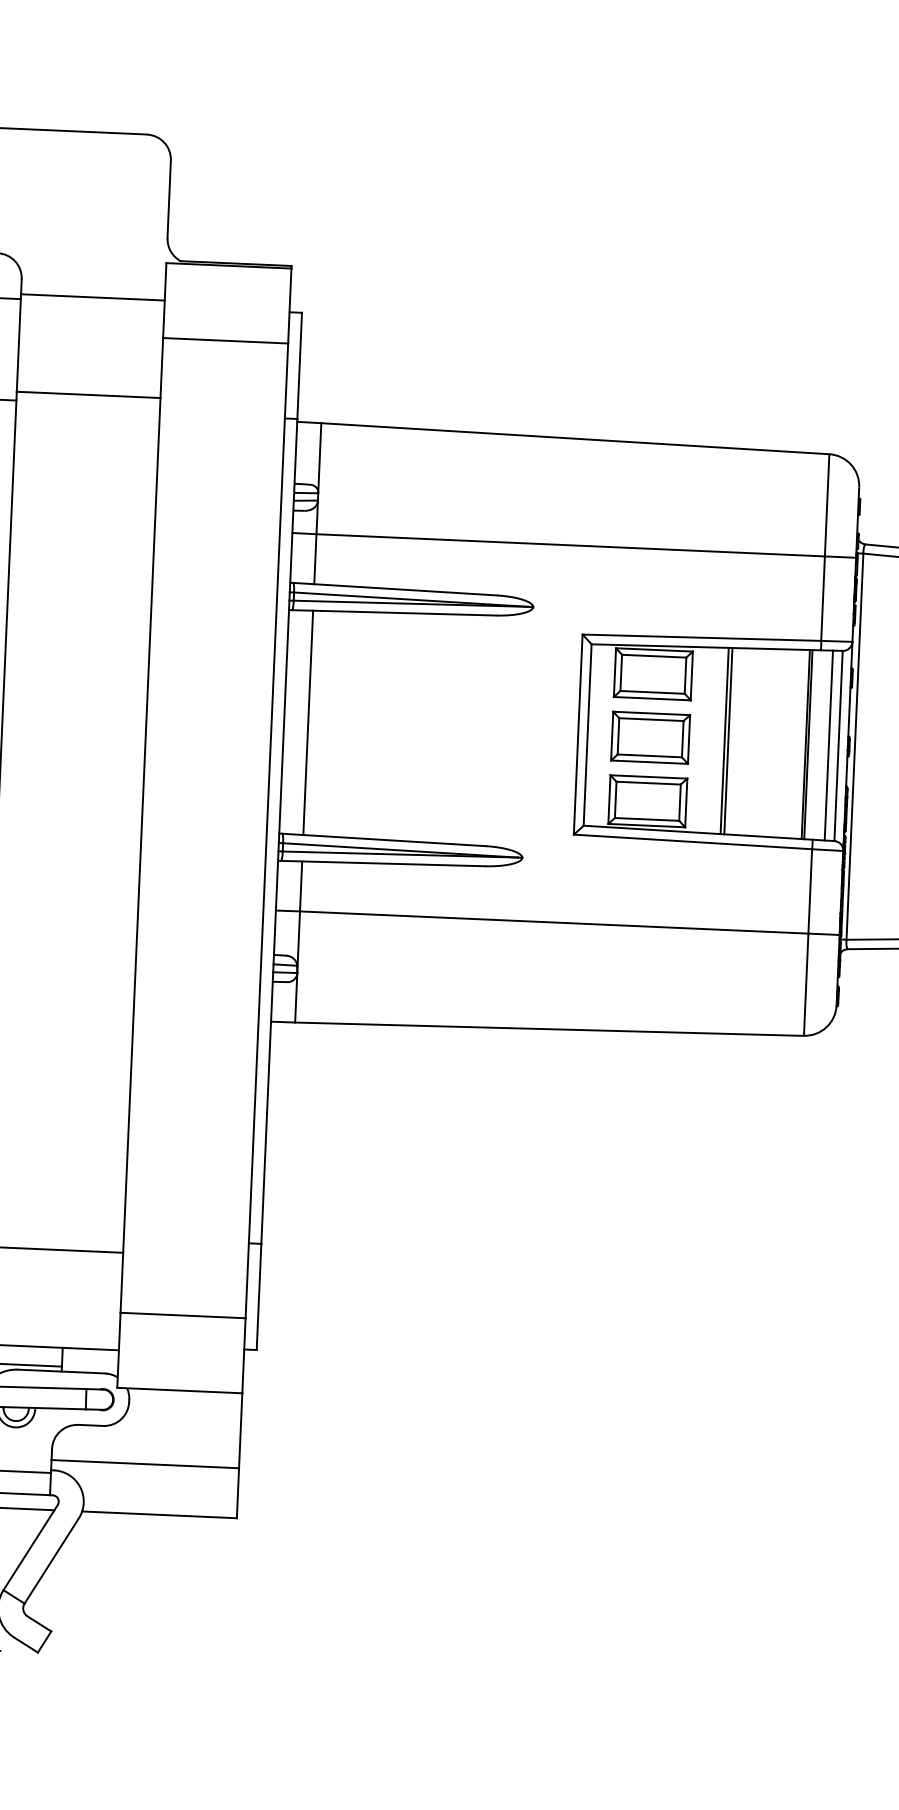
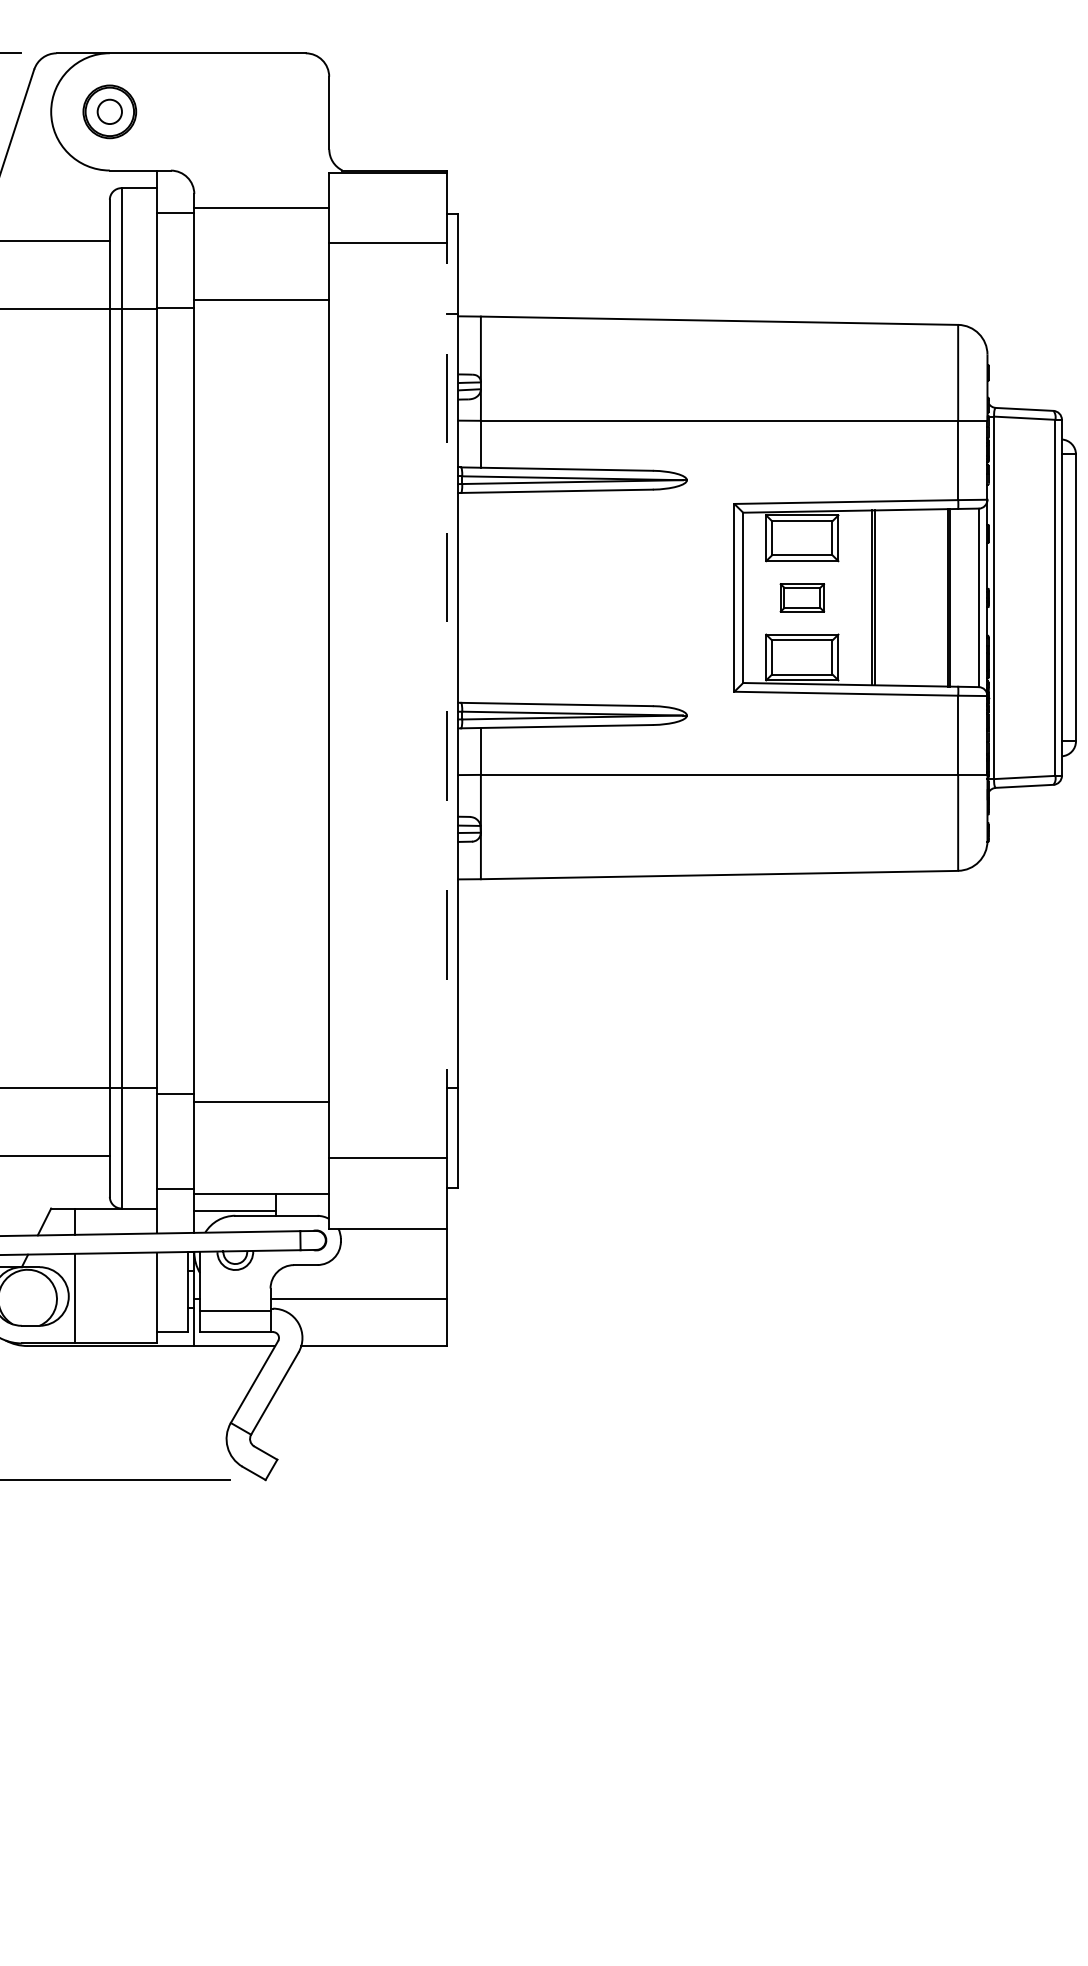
line: (307, 722) -> (480, 597), removed
part: (650, 737) -> (802, 597), size x0.6
line: (828, 745) -> (969, 597), removed
line: (266, 830) -> (446, 700), solid -> dashed

